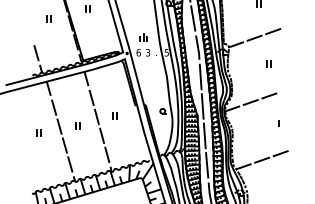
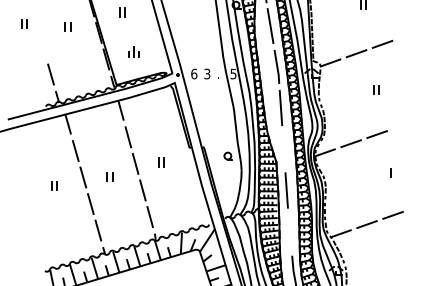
part: (17, 16) -> (24, 23), added
part: (143, 37) -> (133, 52), moved
line: (202, 106) -> (283, 149), removed
line: (207, 165) -> (290, 231), removed

